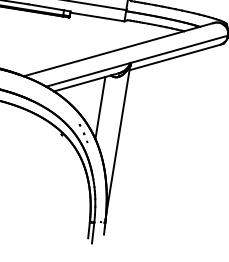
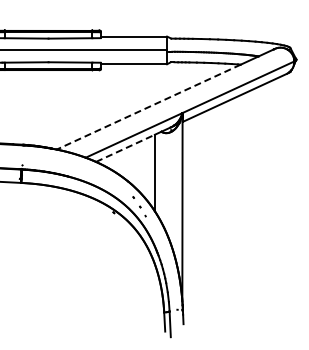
line: (103, 54) -> (148, 107), solid -> dashed
line: (79, 84) -> (125, 148), solid -> dashed

